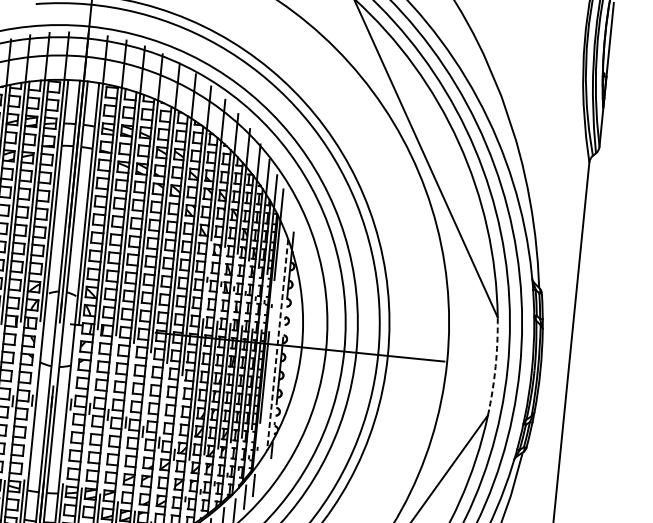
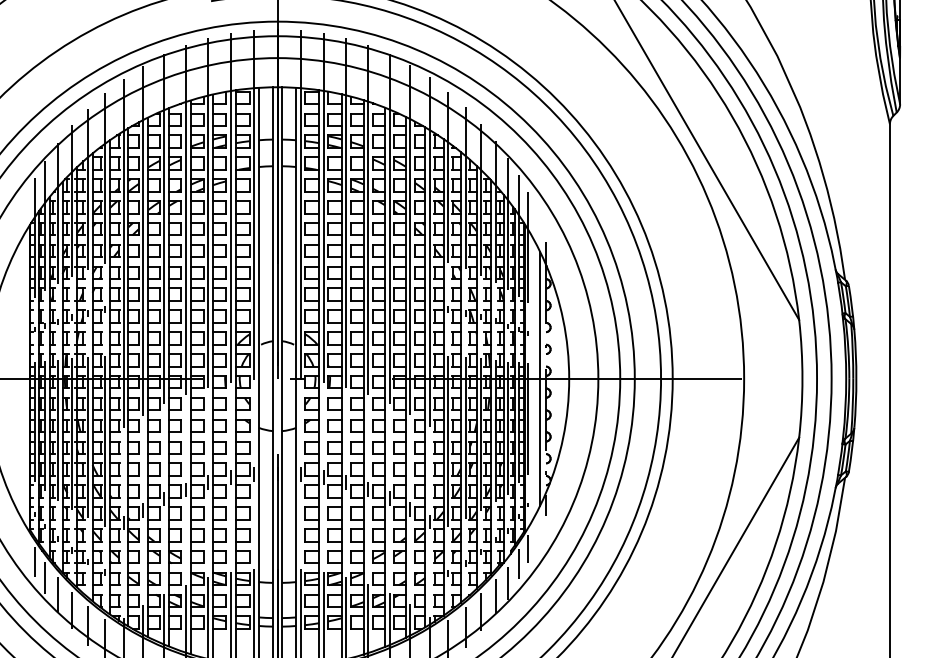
line: (278, 345) -> (540, 379), dashed -> solid
arc: (495, 366) -> (802, 378), dashed -> solid

